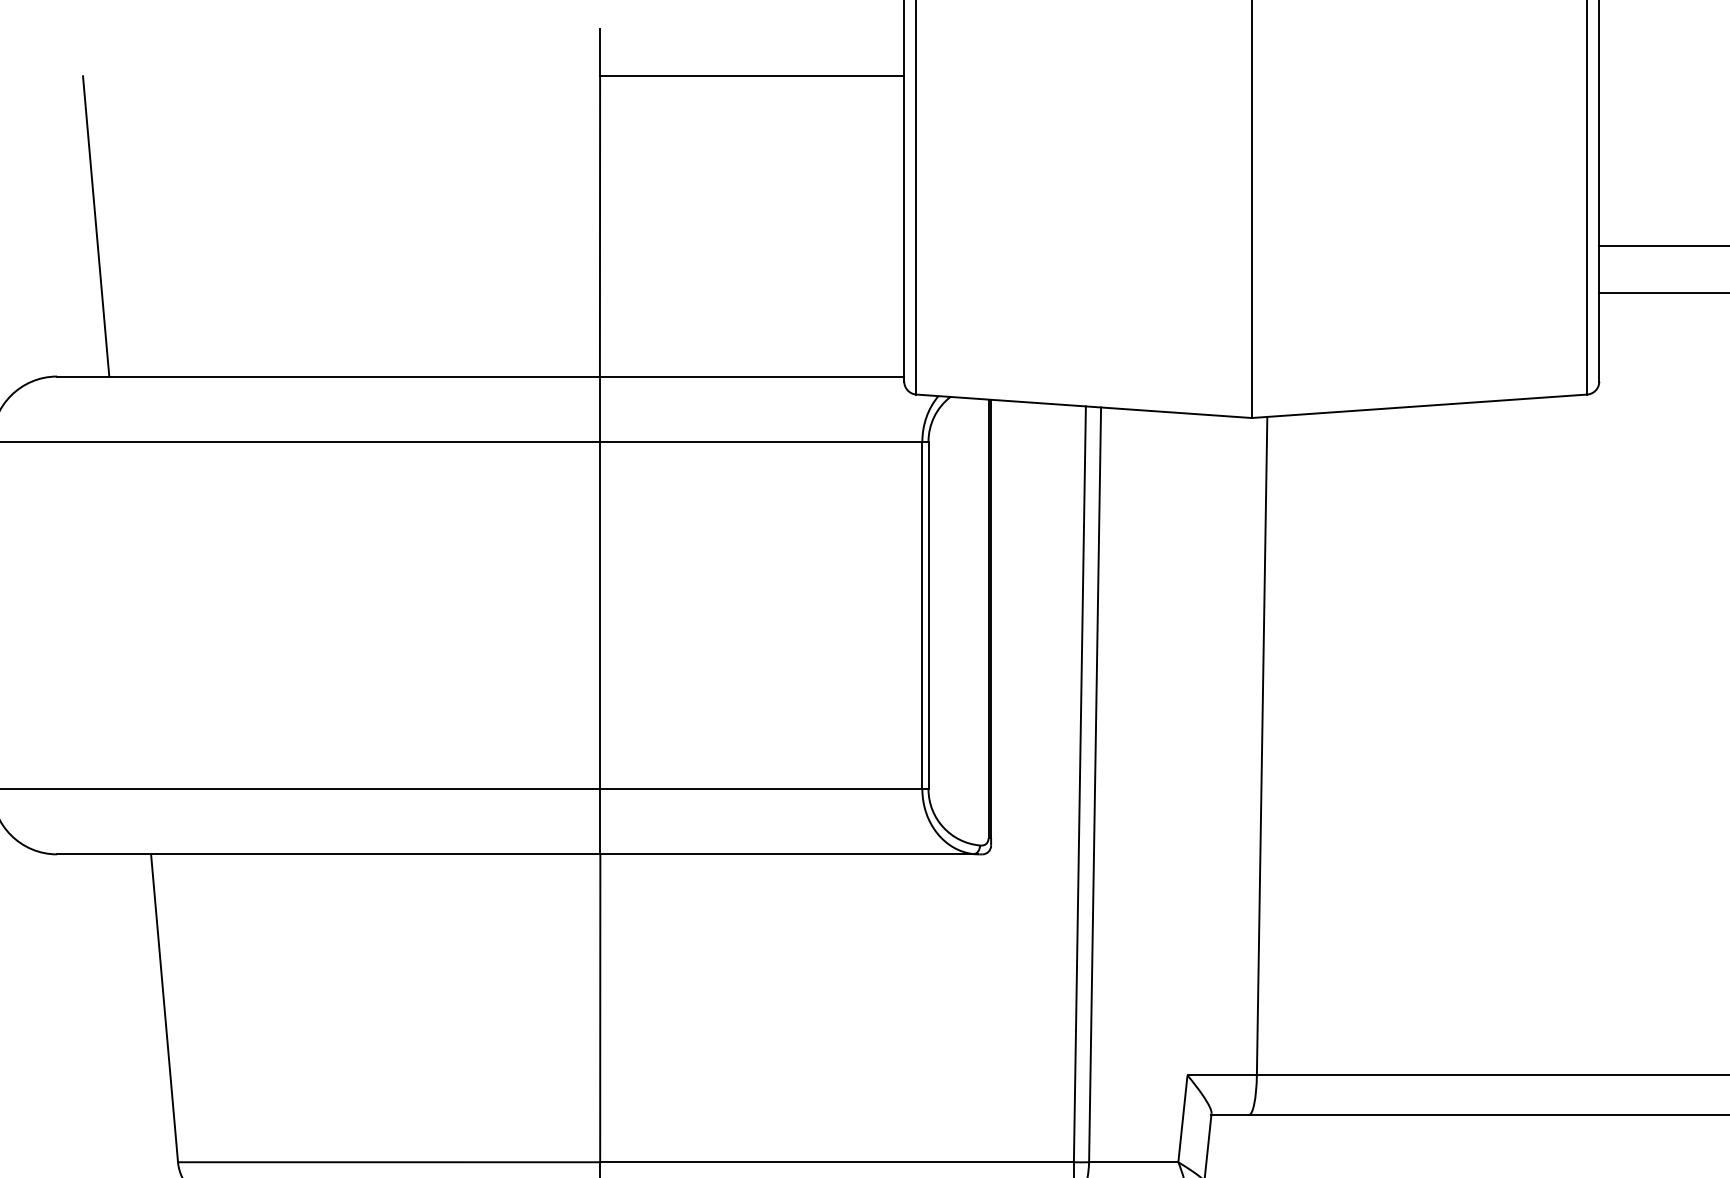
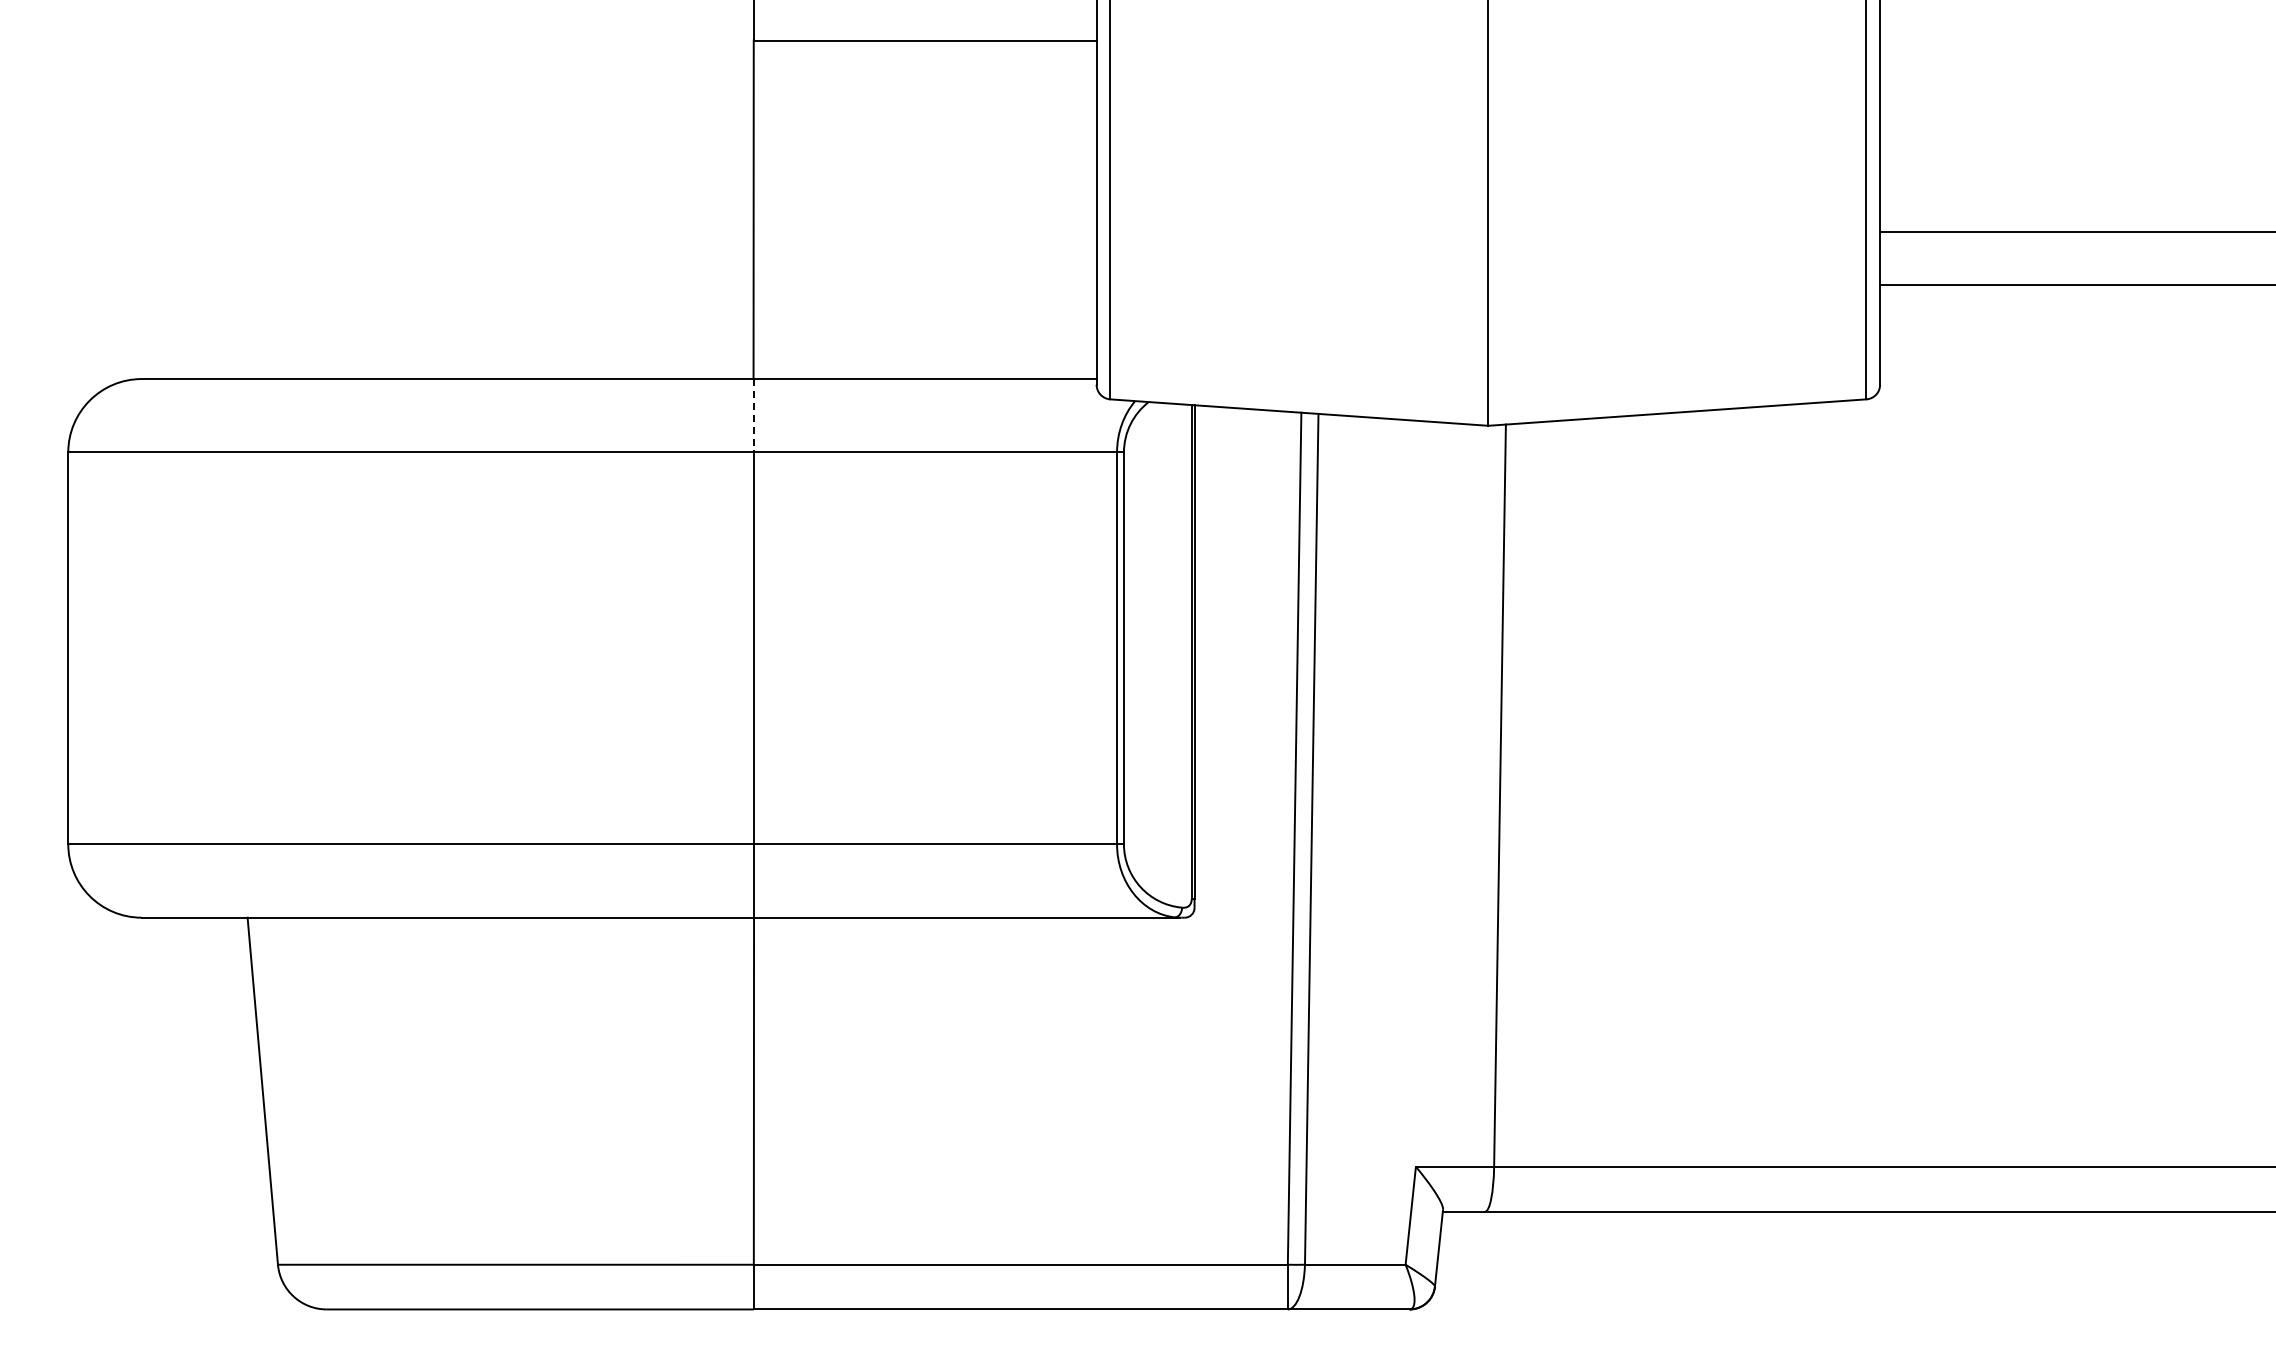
line: (95, 226) -> (185, 209), removed
line: (599, 408) -> (753, 415), solid -> dashed

